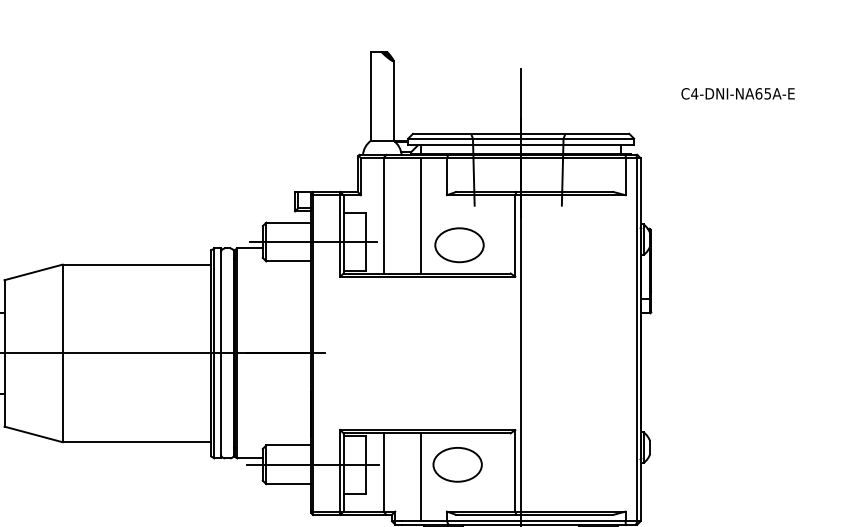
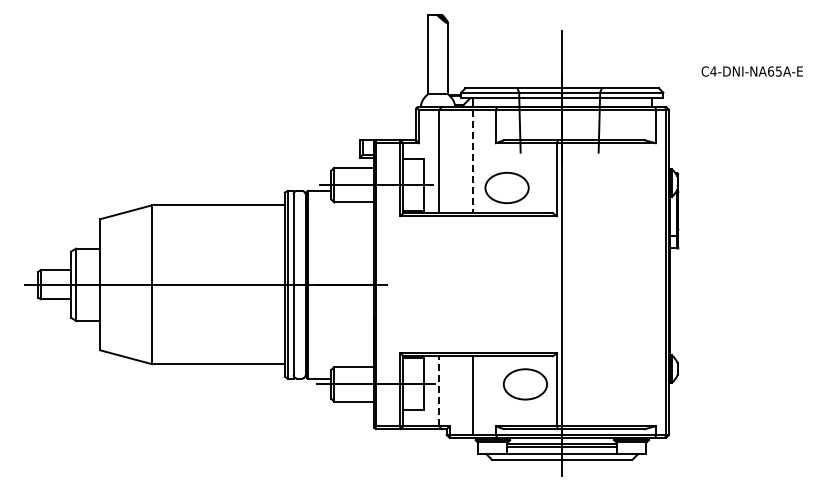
text: (737, 93) -> (751, 71), moved
line: (420, 215) -> (472, 161), solid -> dashed
part: (456, 464) -> (524, 384), moved
line: (383, 471) -> (439, 390), solid -> dashed

